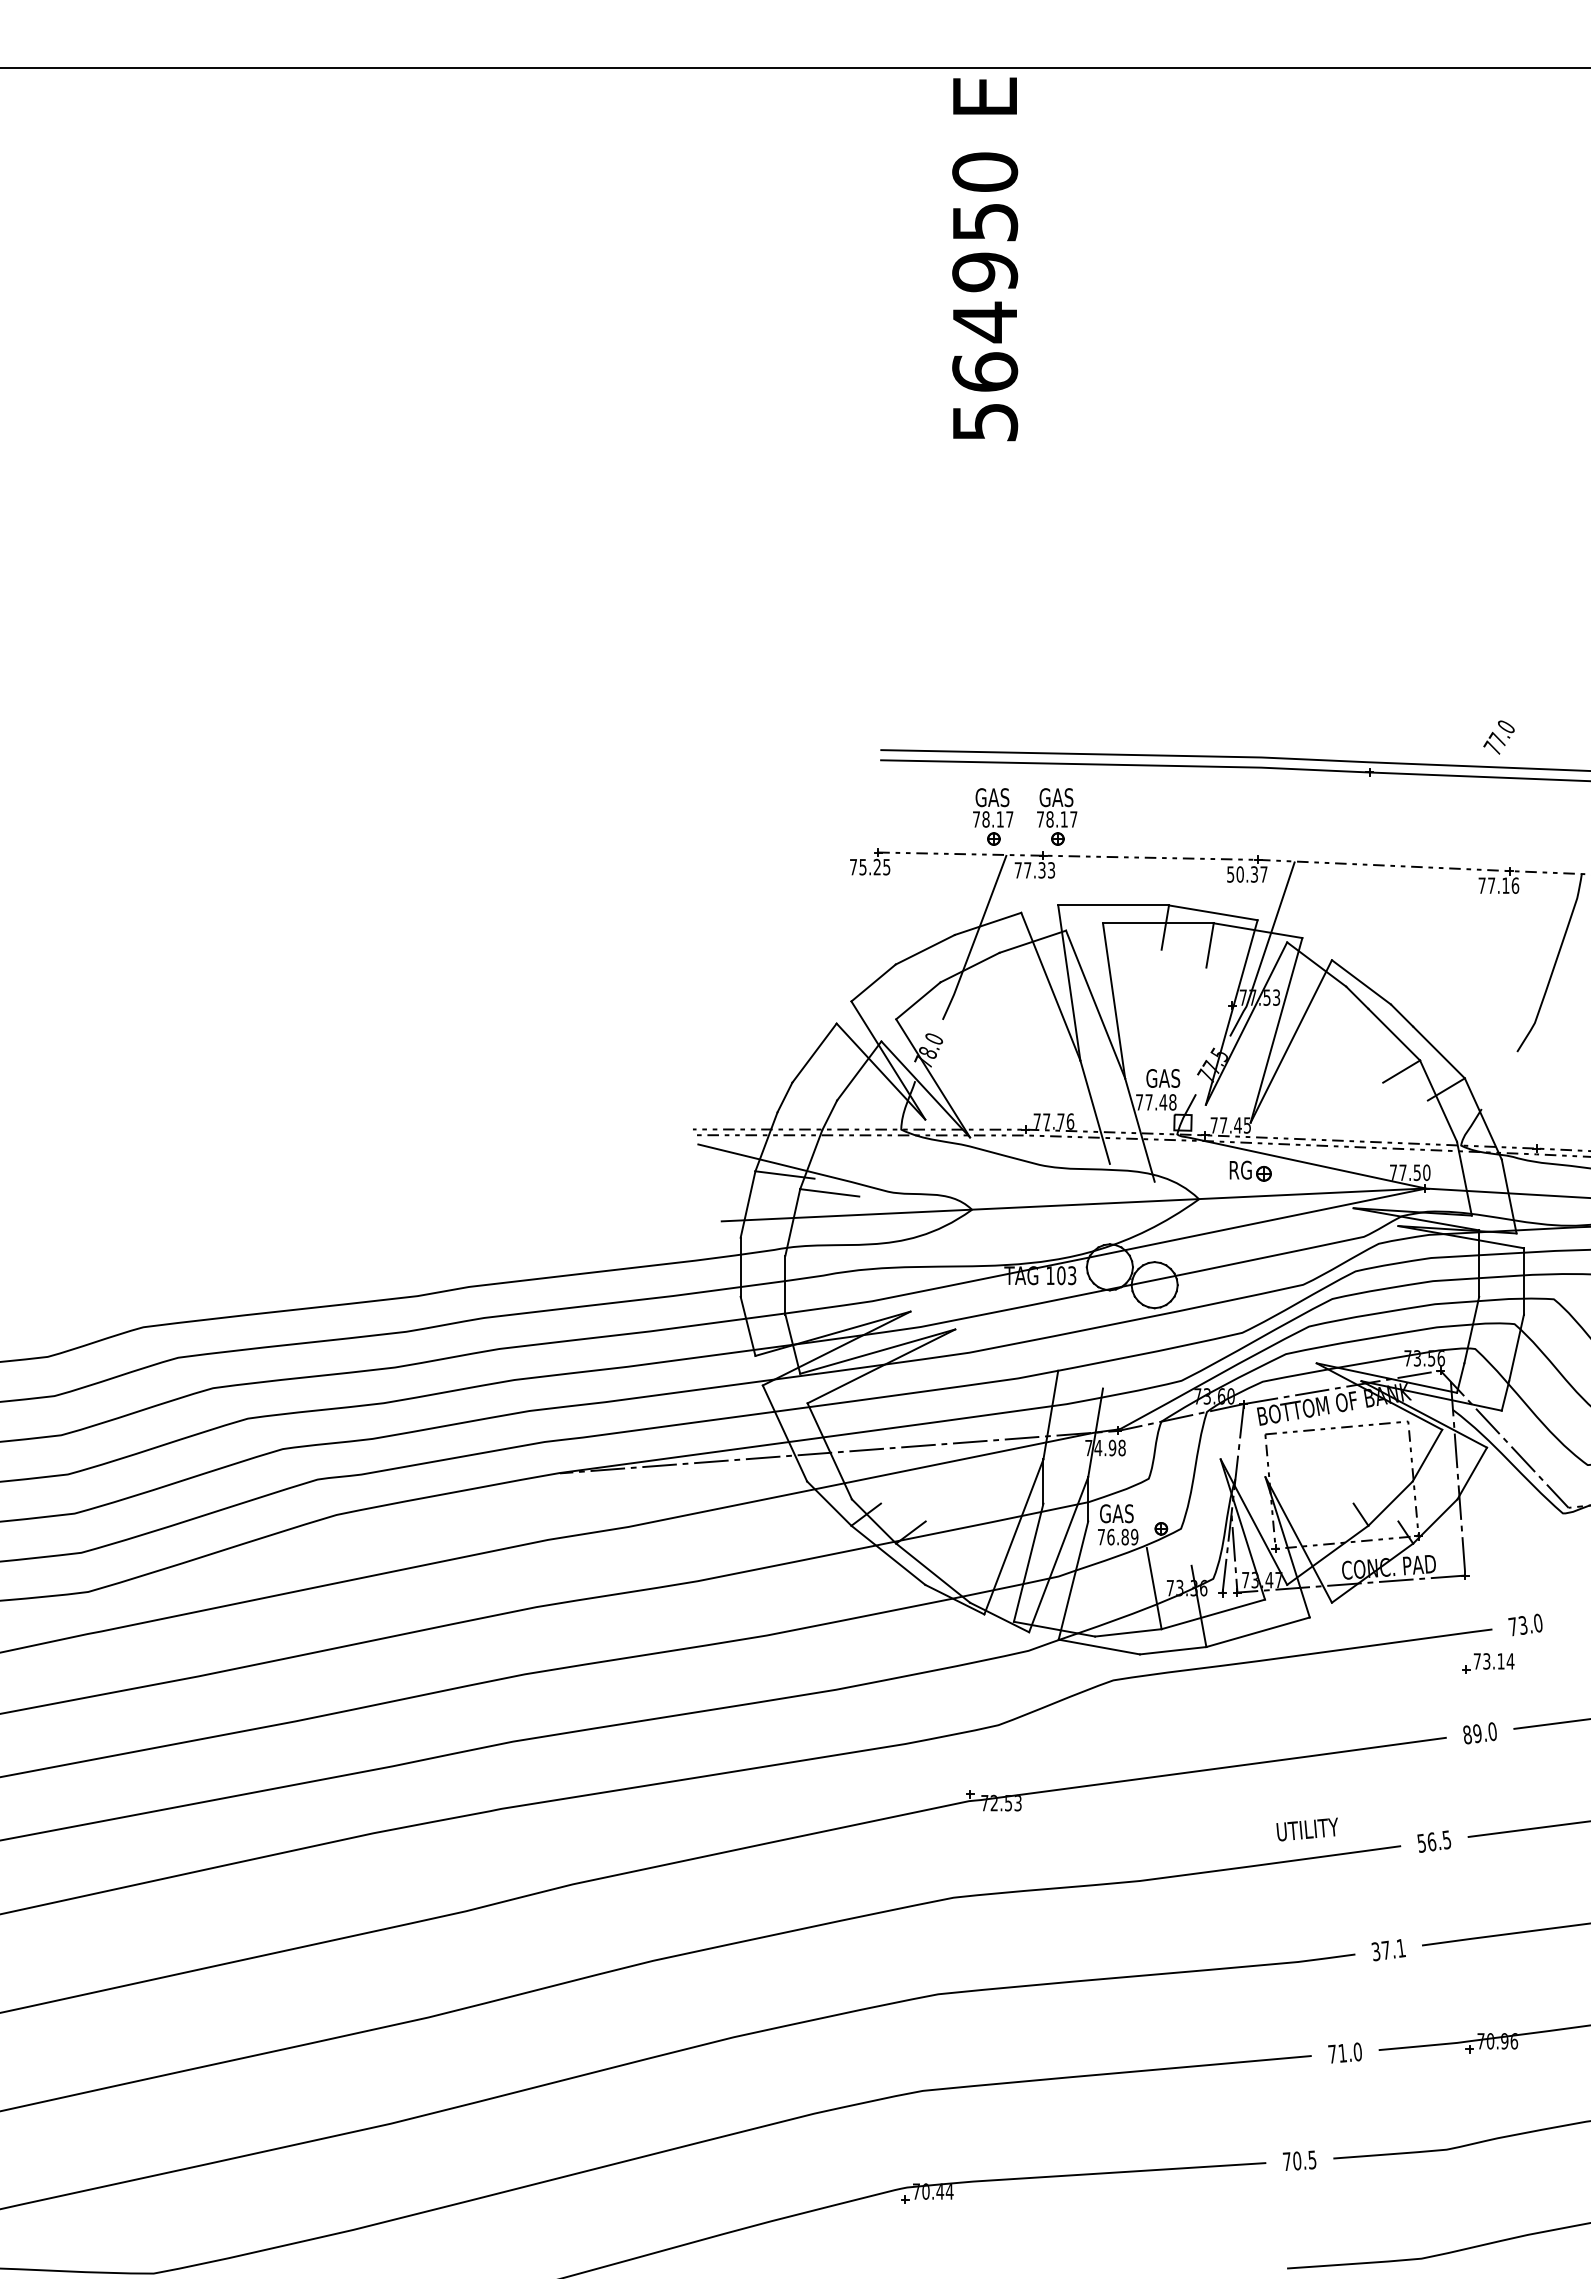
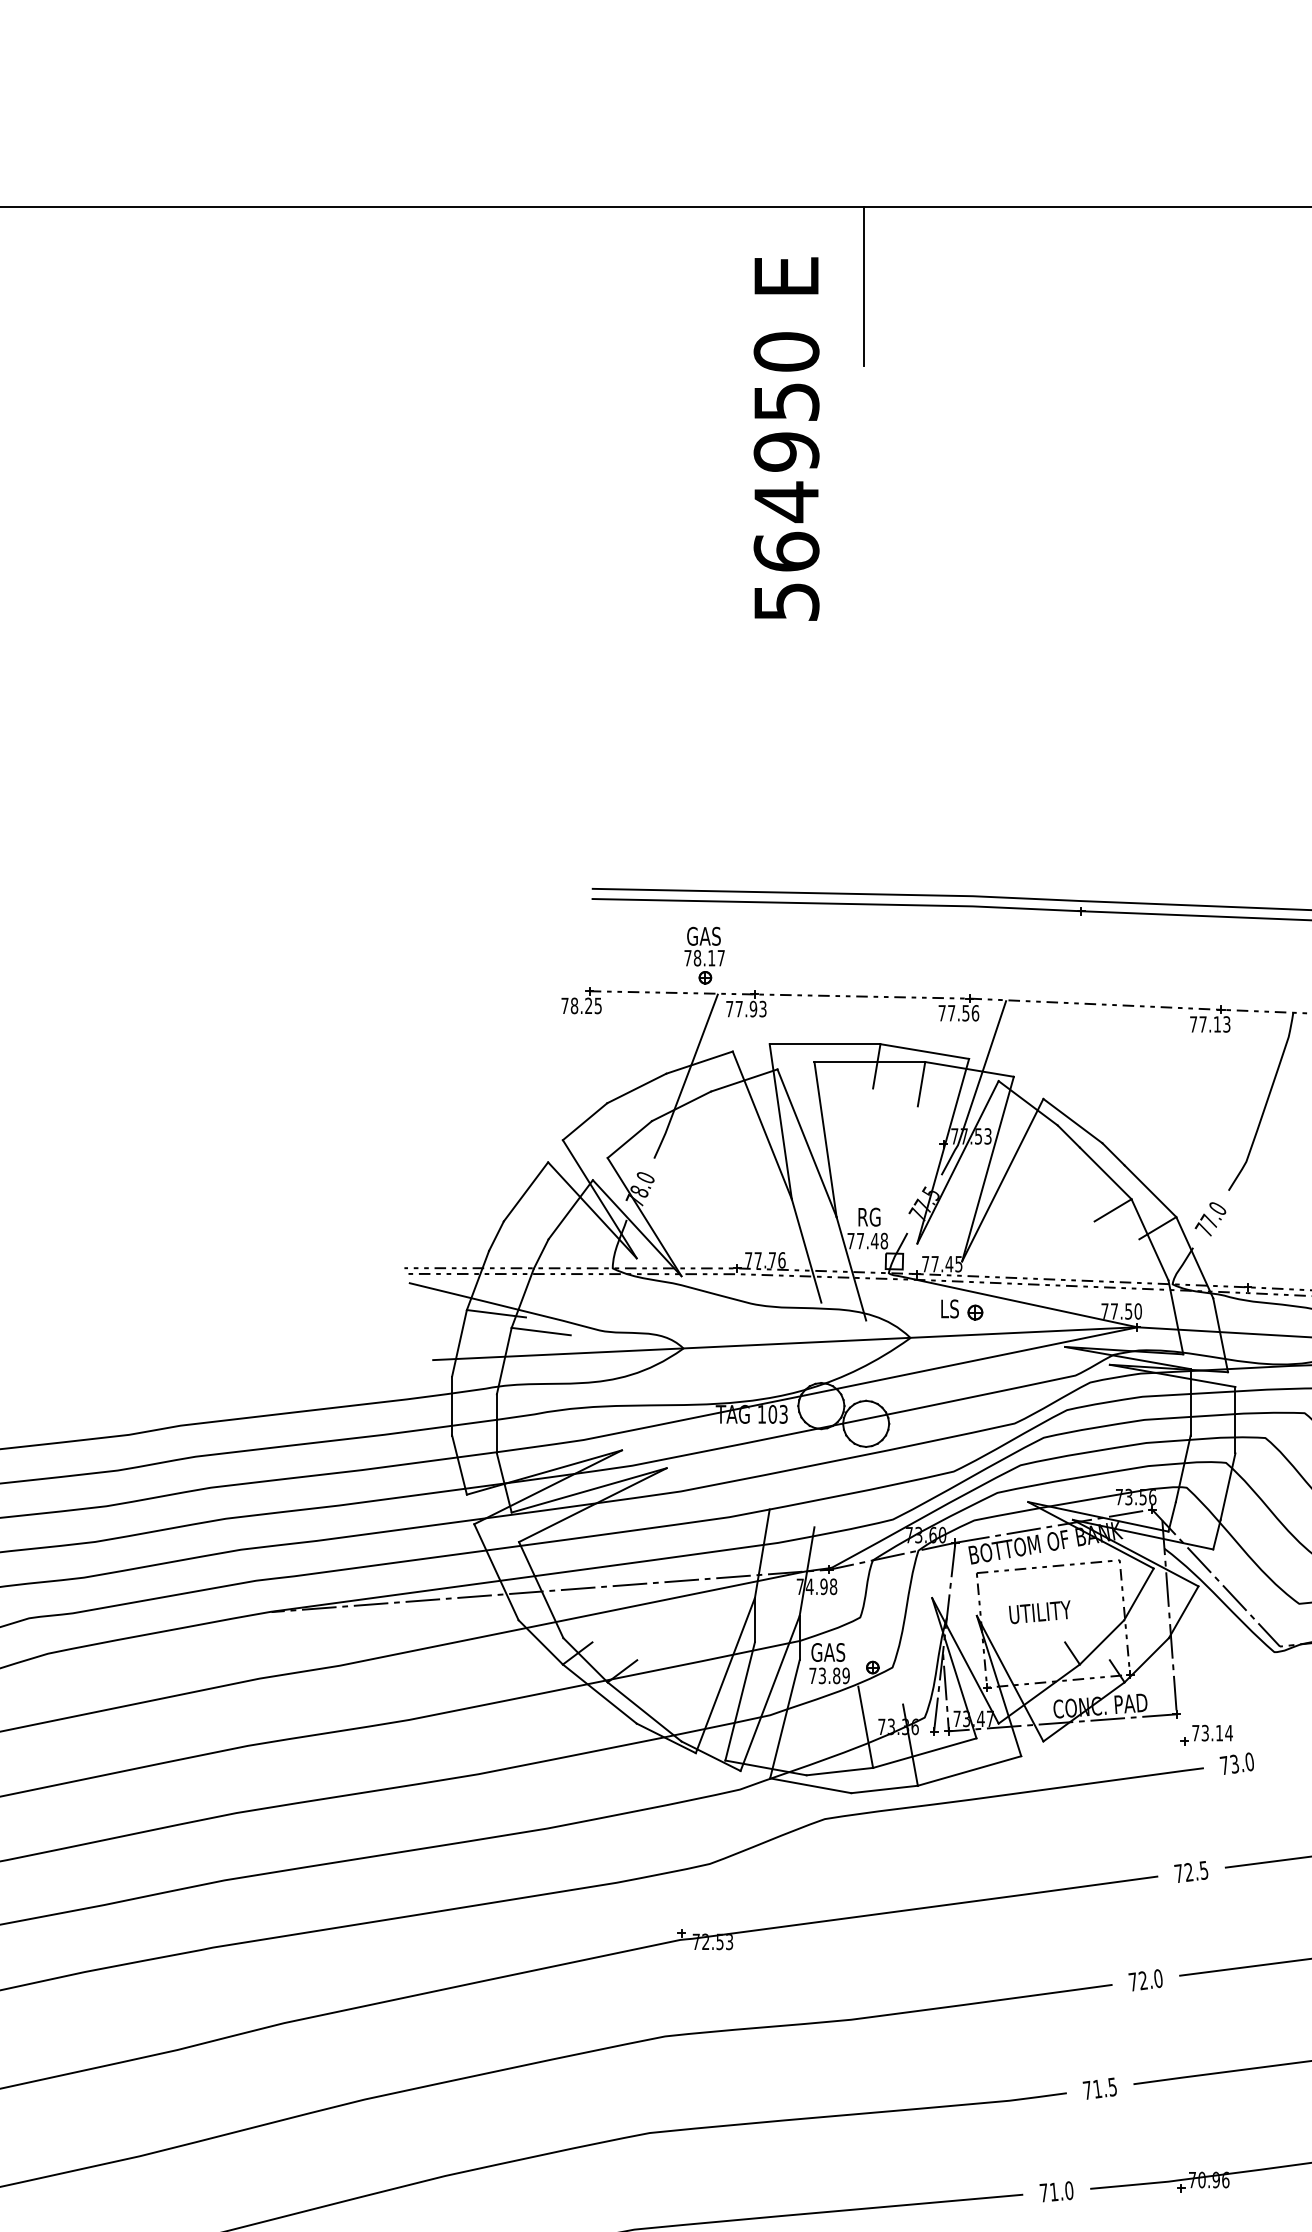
line: (1152, 147) -> (863, 286), added
text: (985, 259) -> (786, 439), moved
text: (1498, 737) -> (1209, 1219), moved
part: (1057, 816) -> (768, 955), removed
text: (862, 866) -> (573, 1005), 75.25 -> 78.25
text: (1041, 870) -> (752, 1009), 77.33 -> 77.93
text: (1247, 874) -> (958, 1013), 50.37 -> 77.56
text: (1515, 885) -> (1226, 1024), 77.16 -> 77.13
text: (1163, 1078) -> (874, 1217), GAS -> RG
text: (1241, 1169) -> (952, 1308), RG -> LS
text: (1110, 1536) -> (821, 1675), 76.89 -> 73.89
part: (1488, 1663) -> (1206, 1735), moved
text: (1479, 1733) -> (1190, 1872), 89.0 -> 72.5
text: (1306, 1829) -> (1038, 1612), moved
text: (1434, 1841) -> (1145, 1980), 56.5 -> 72.0
text: (1388, 1949) -> (1099, 2088), 37.1 -> 71.5

